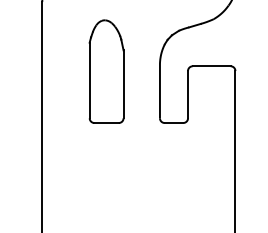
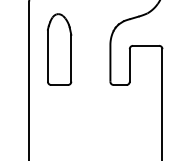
part: (106, 71) -> (59, 49), moved

